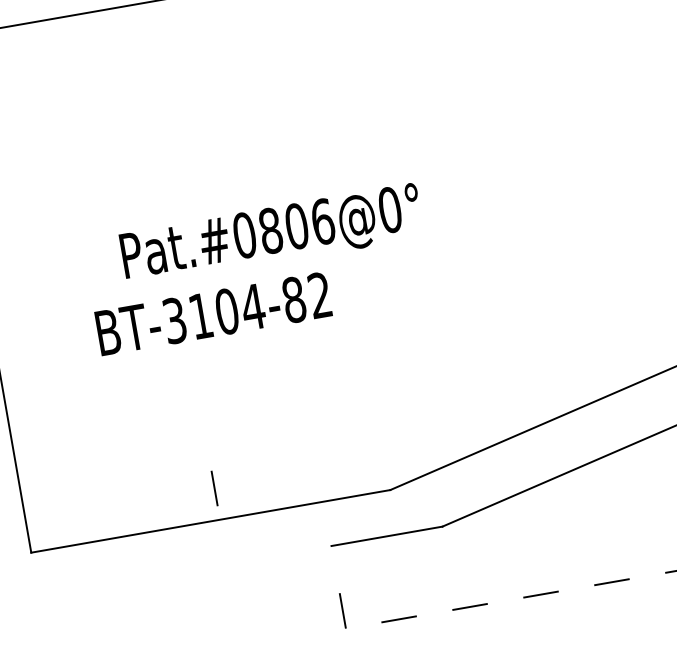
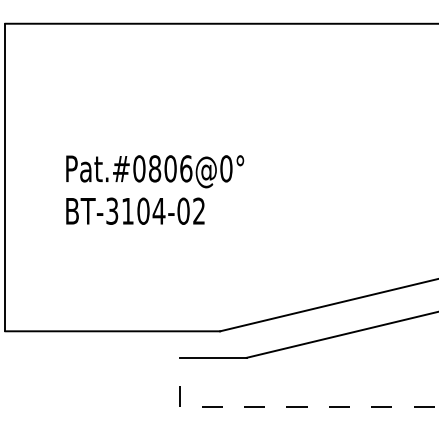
text: (272, 235) -> (155, 171), moved
text: (294, 300) -> (183, 211), BT-3104-82 -> BT-3104-02
line: (213, 488) -> (117, 312), removed

